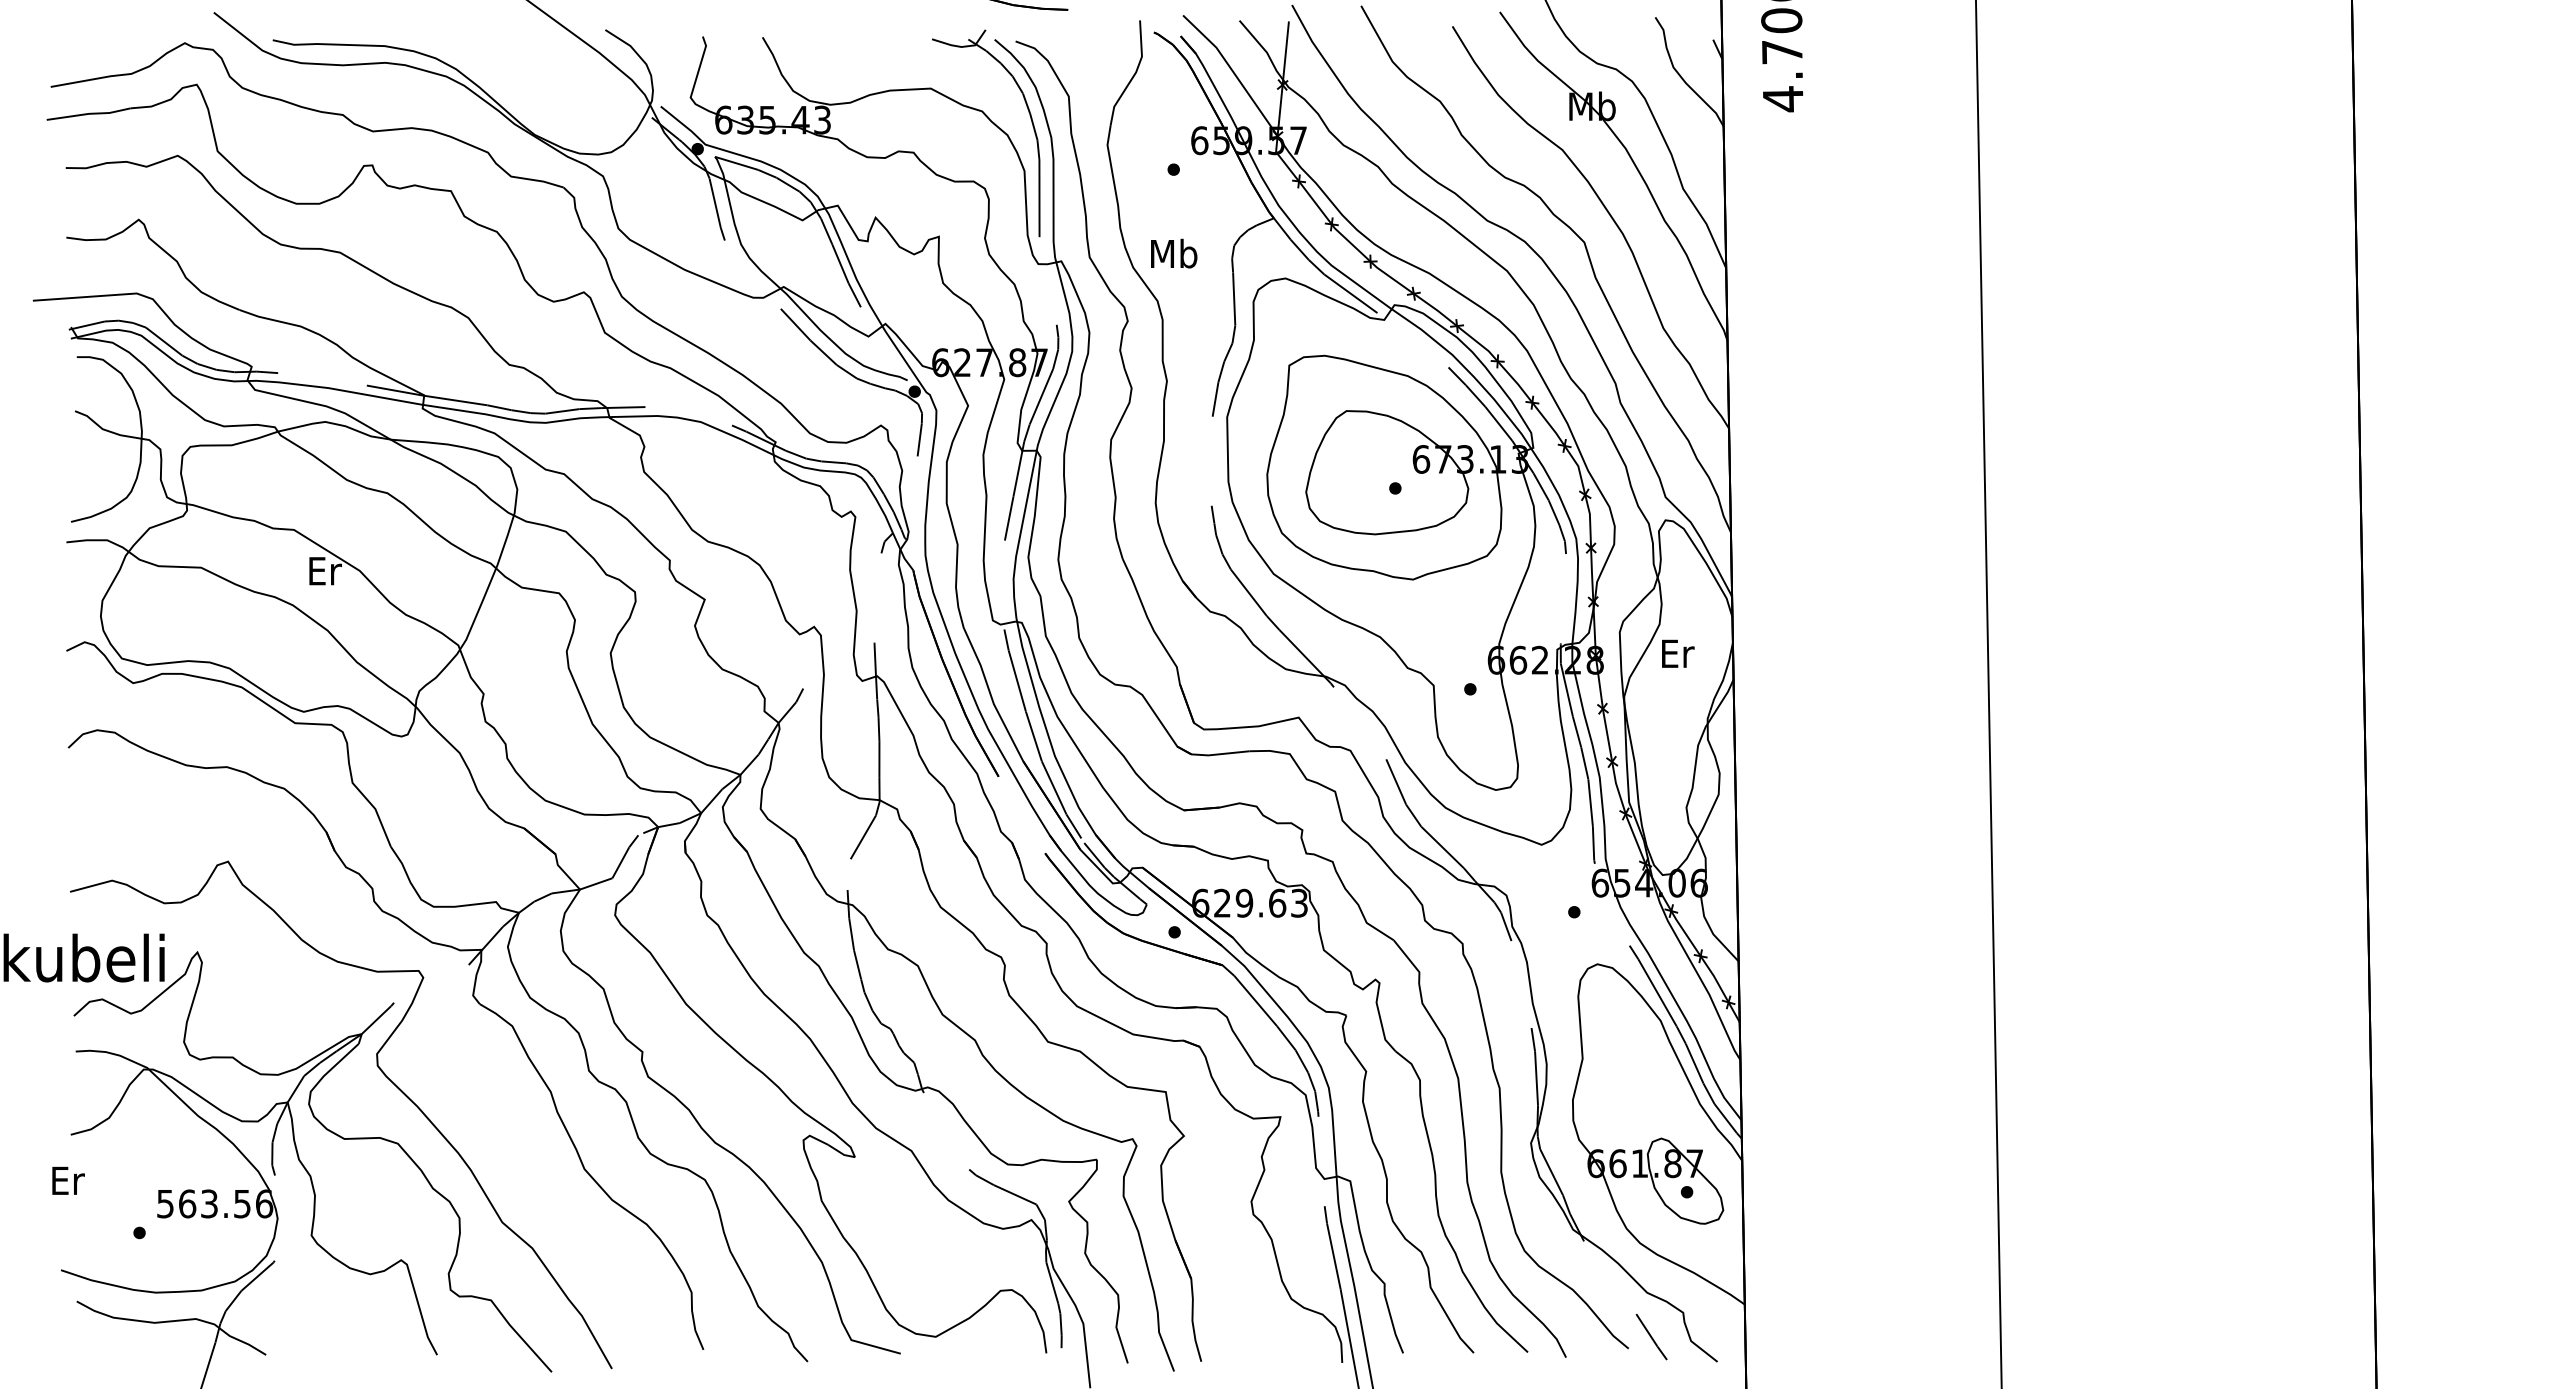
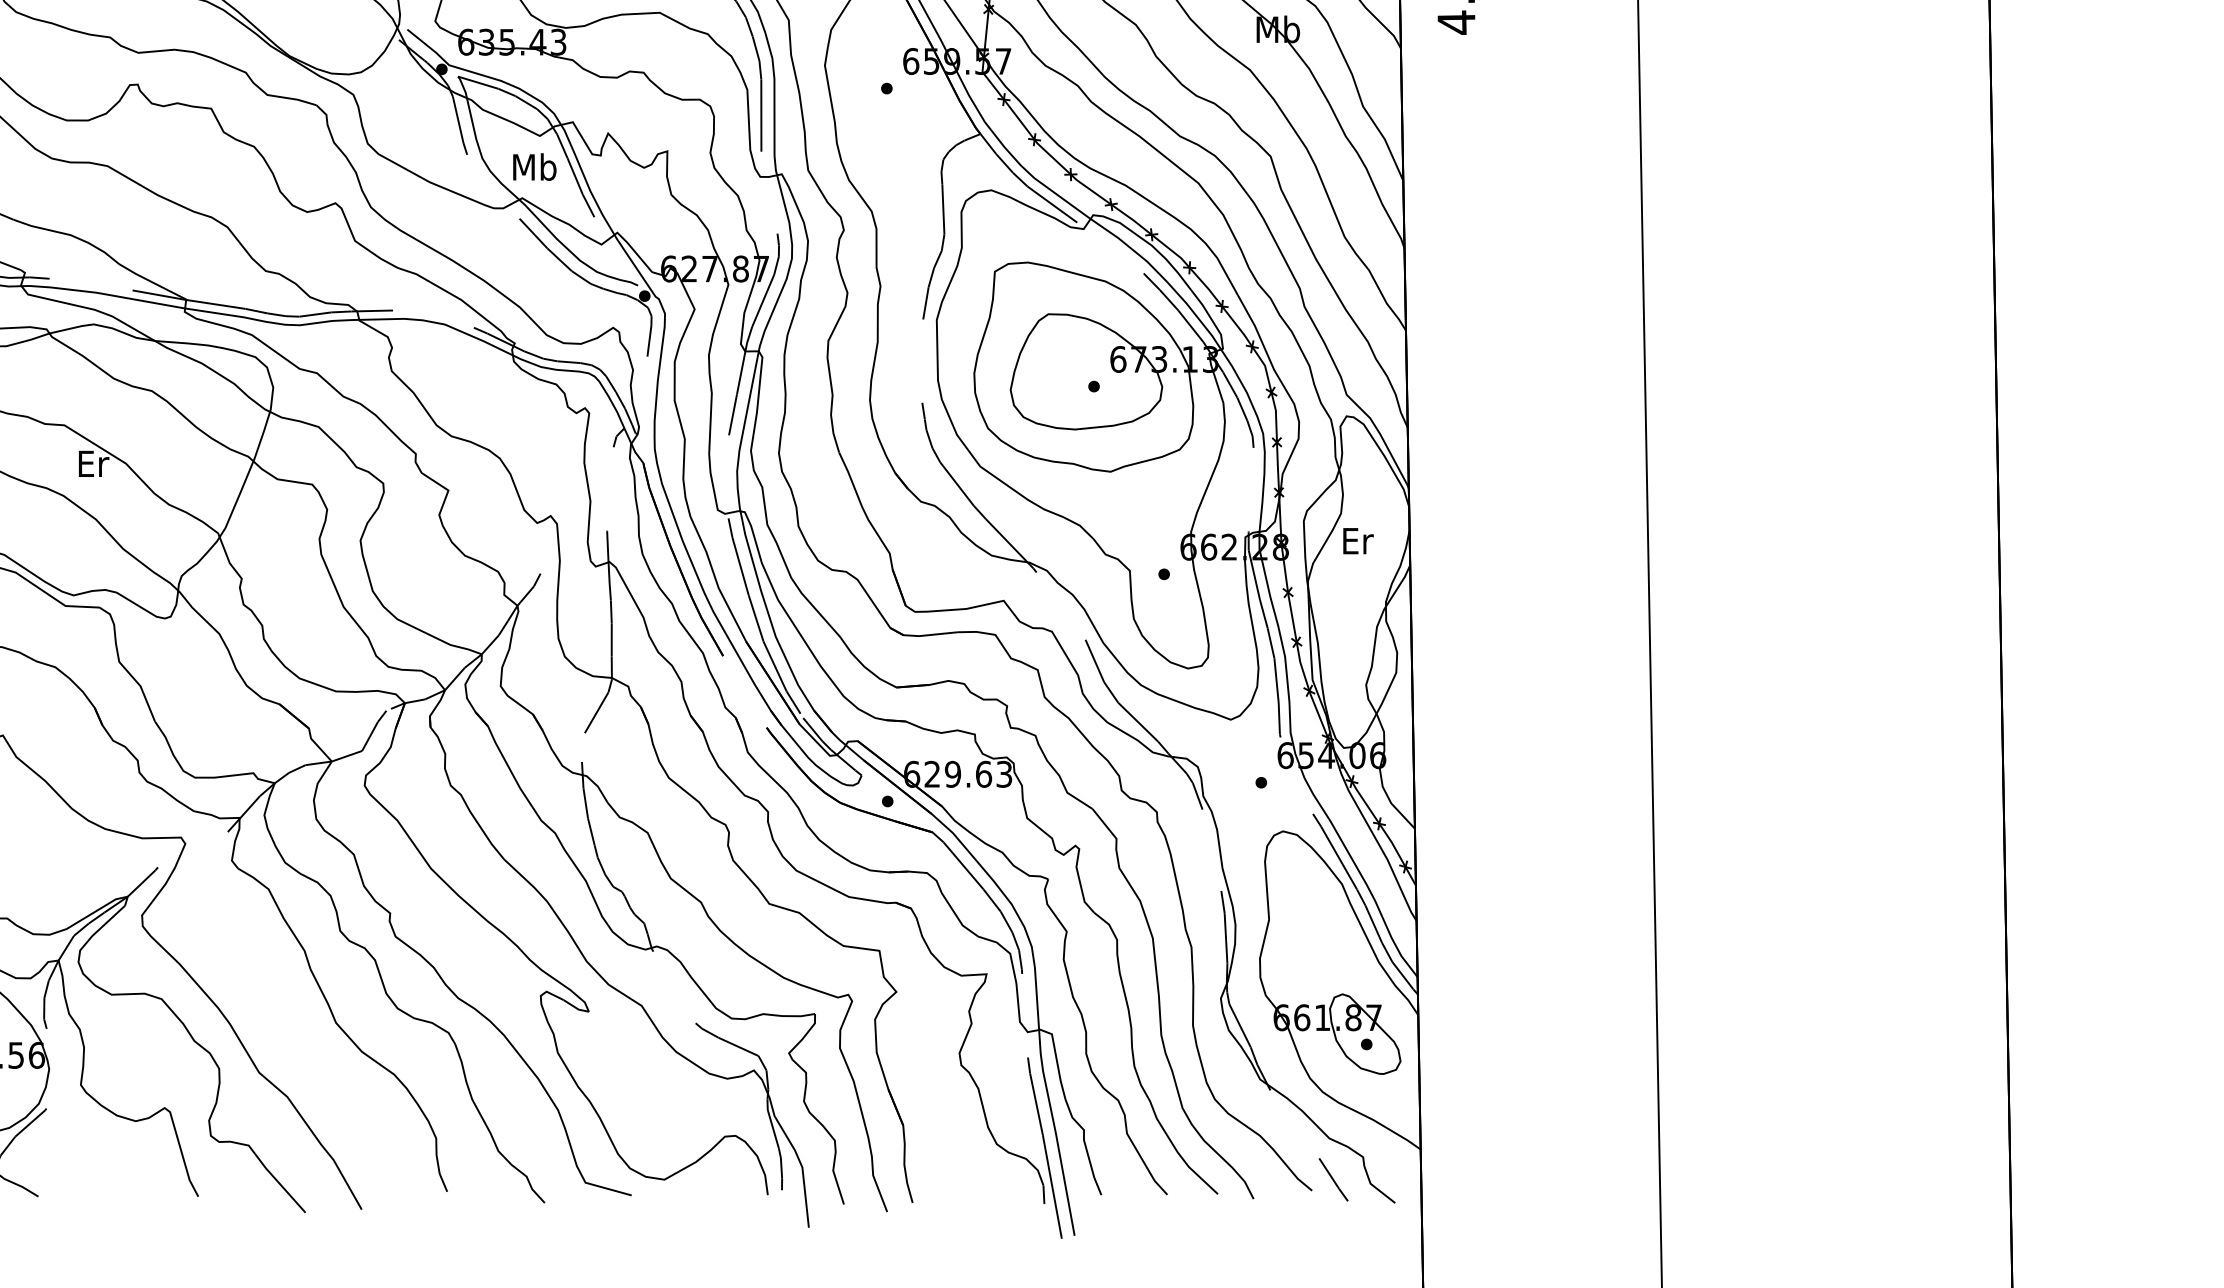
text: (1174, 253) -> (535, 166), moved

